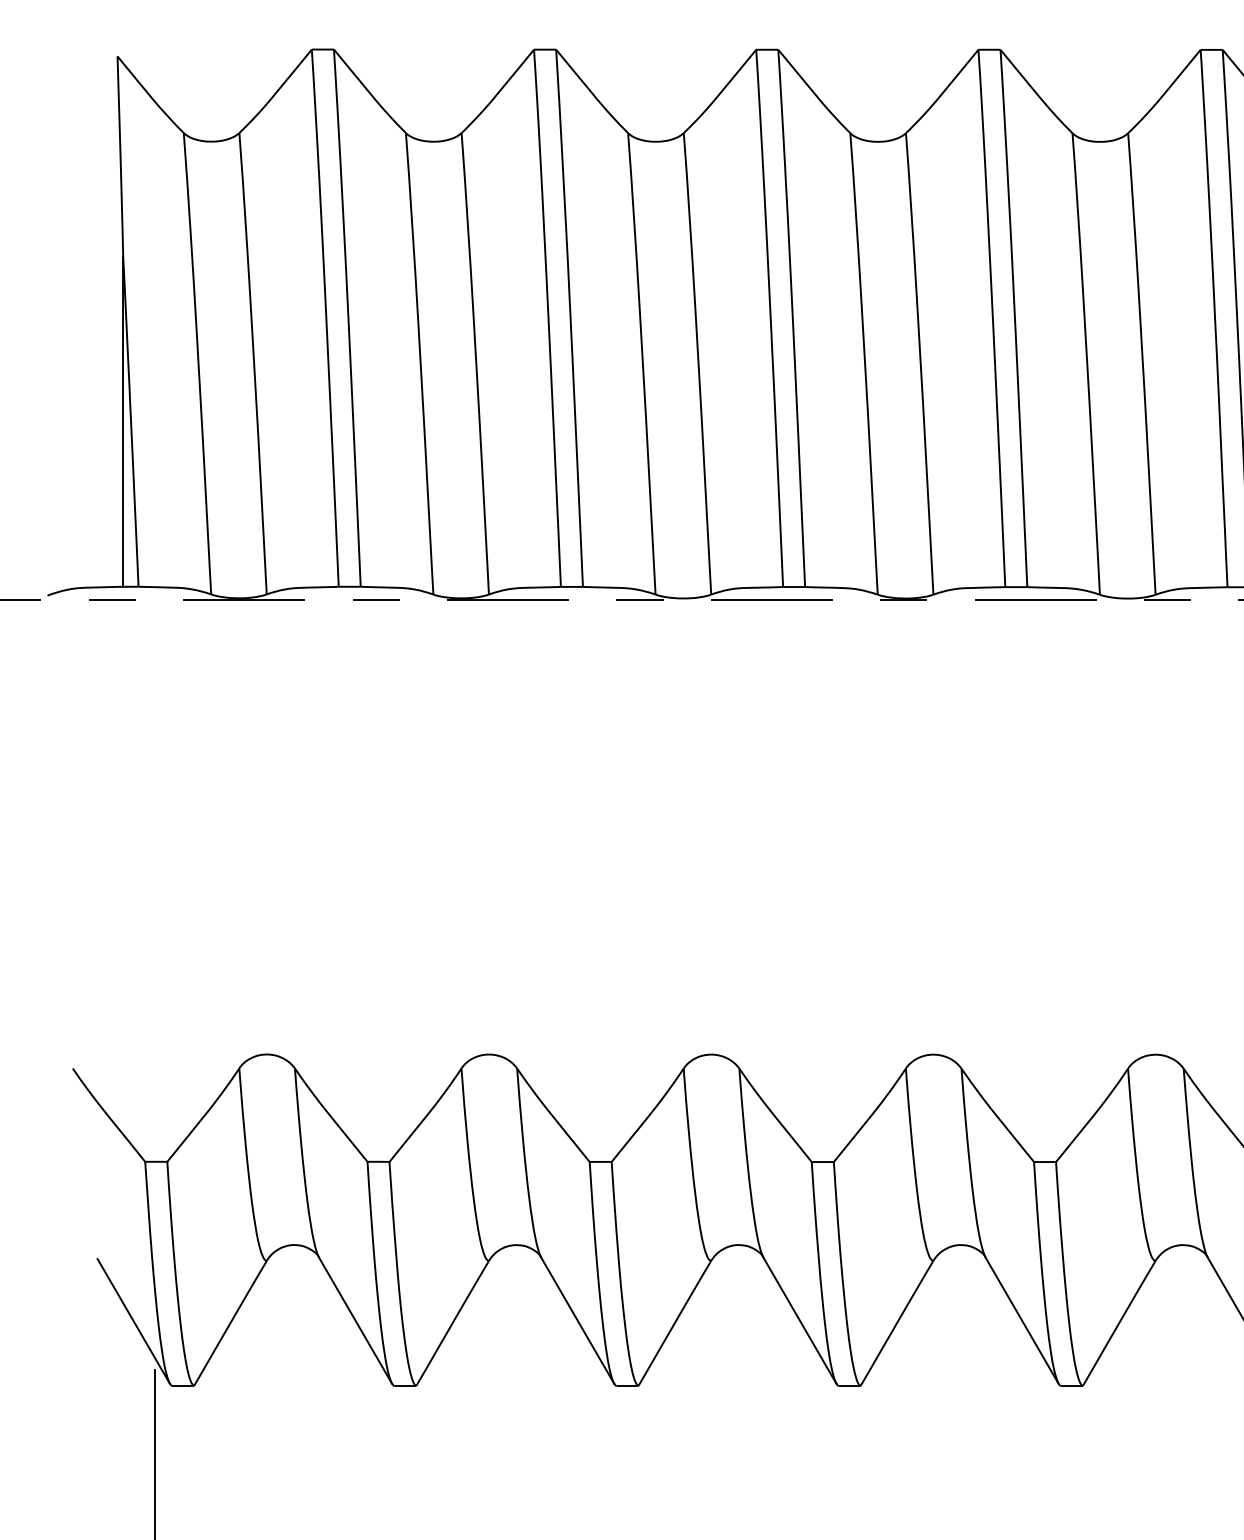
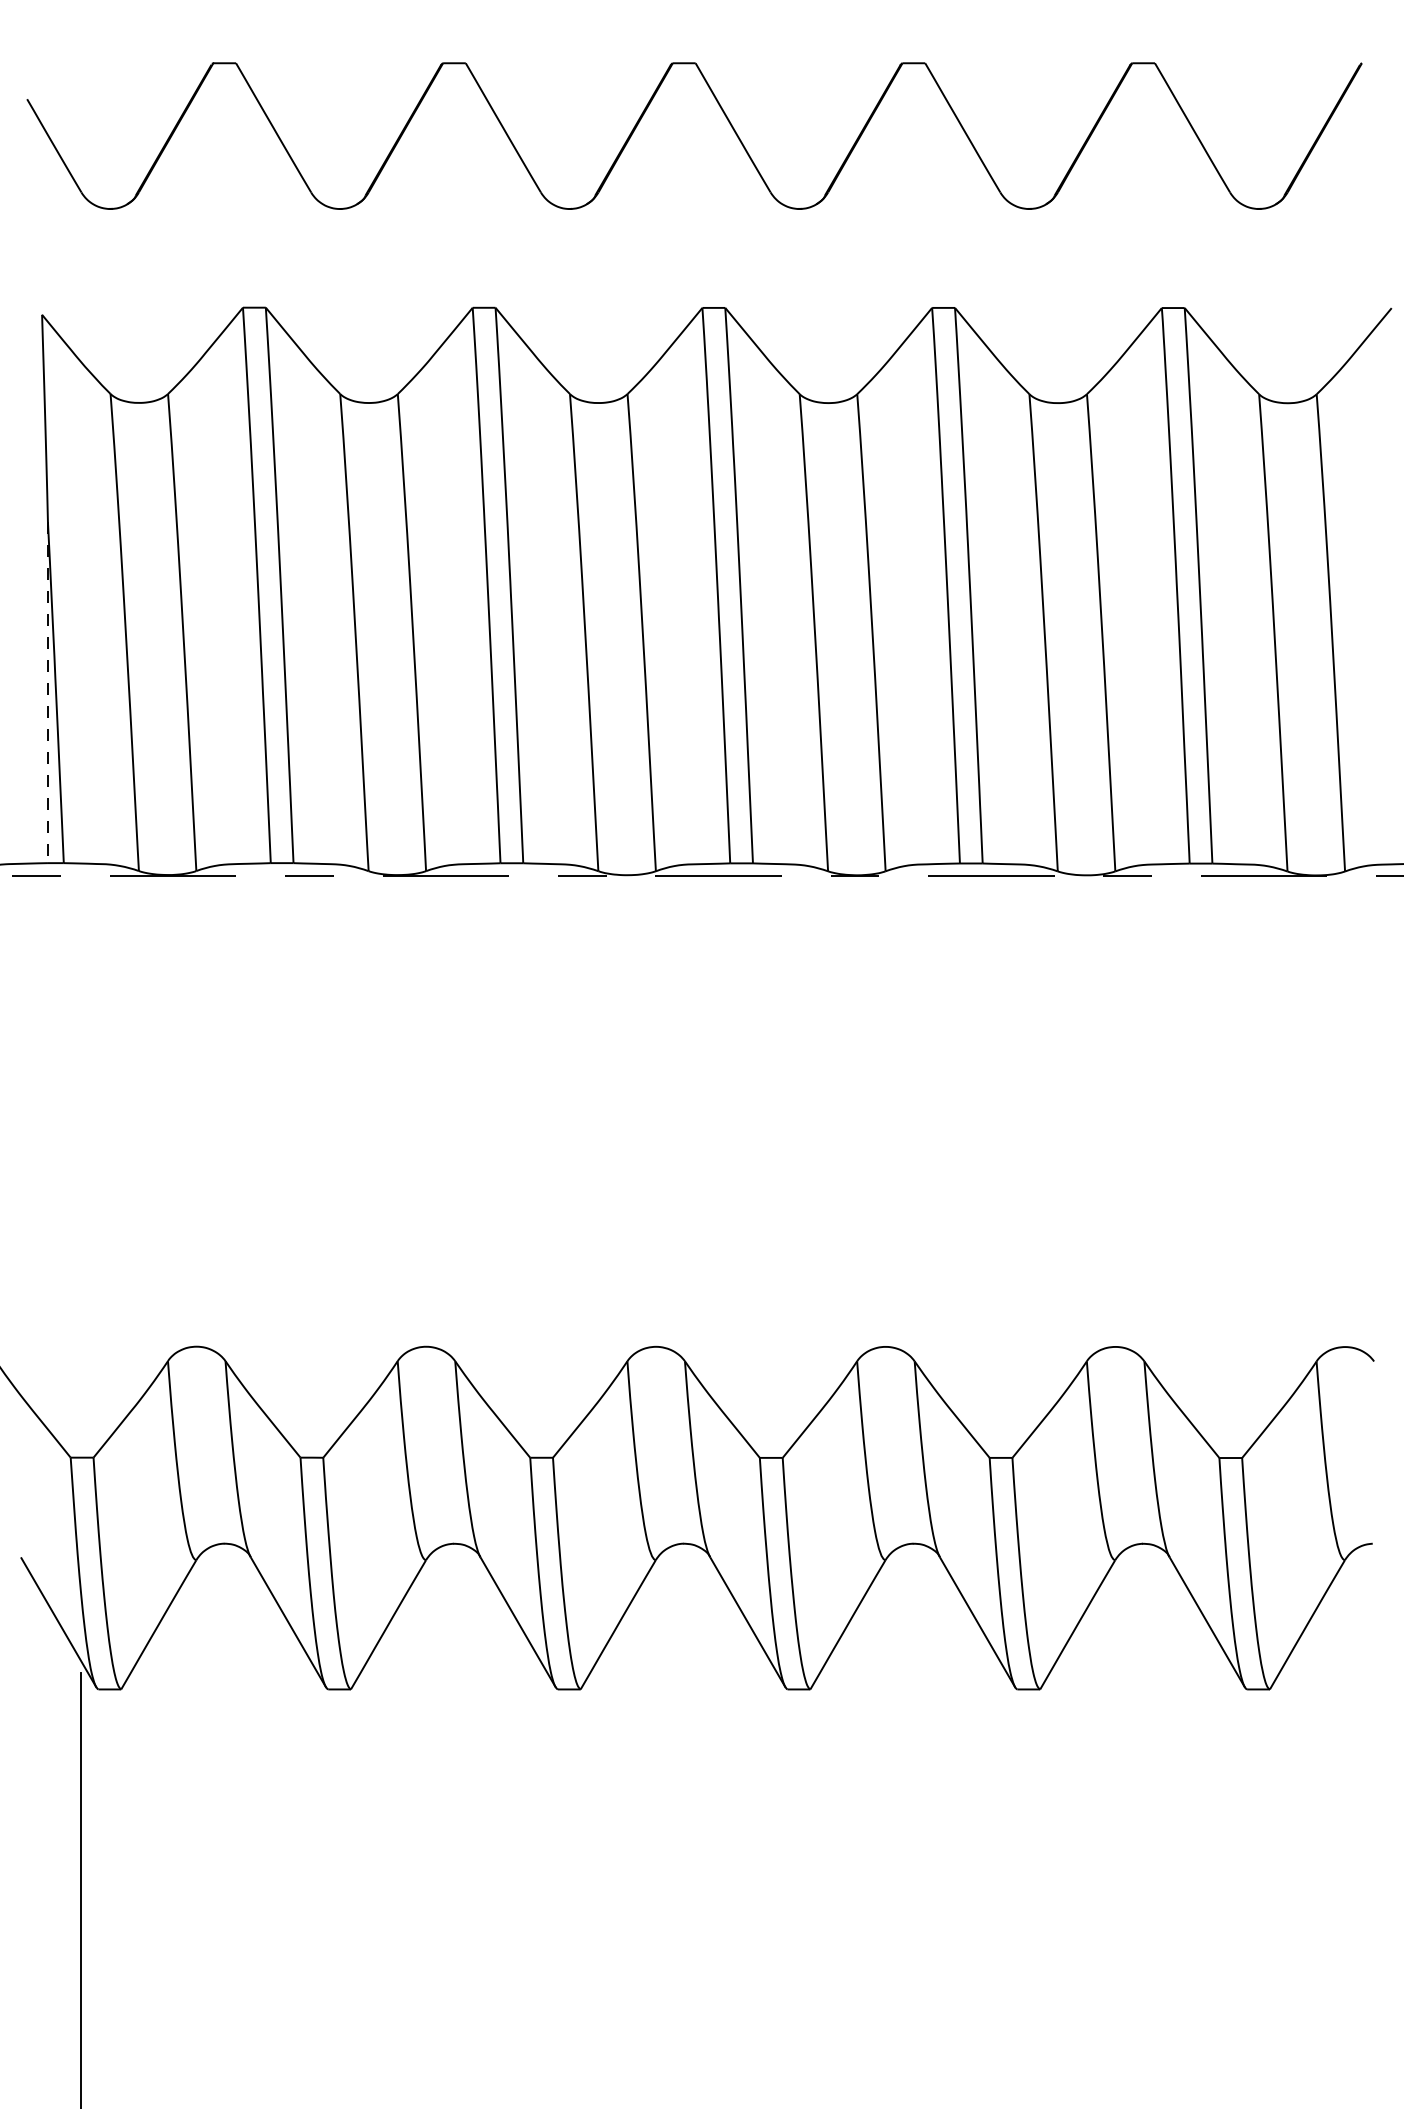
line: (122, 422) -> (47, 693), solid -> dashed

